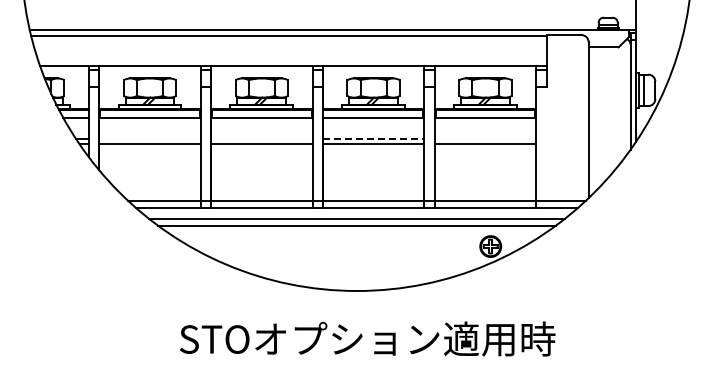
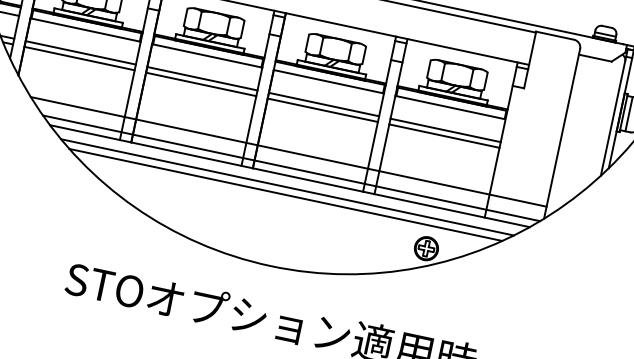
line: (149, 138) -> (80, 52), added
line: (261, 138) -> (202, 78), added
line: (373, 138) -> (323, 104), dashed -> solid
line: (485, 138) -> (445, 129), added
line: (351, 187) -> (288, 152), added

